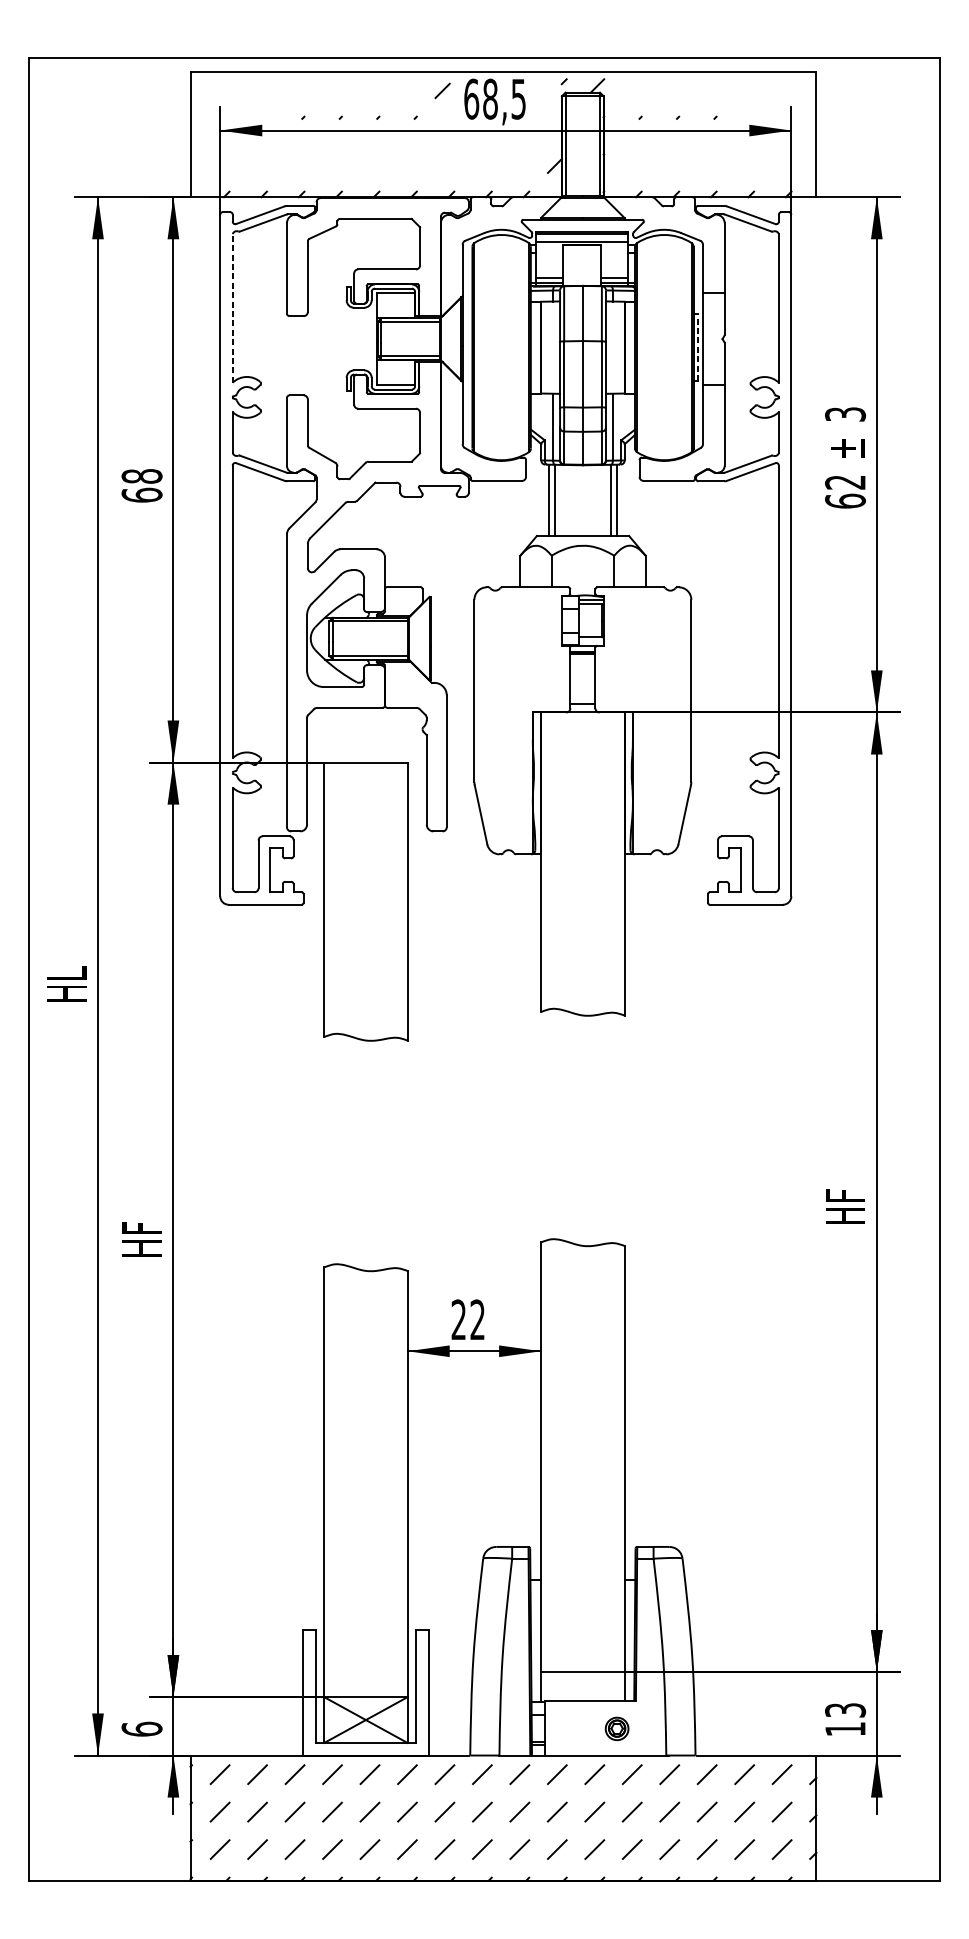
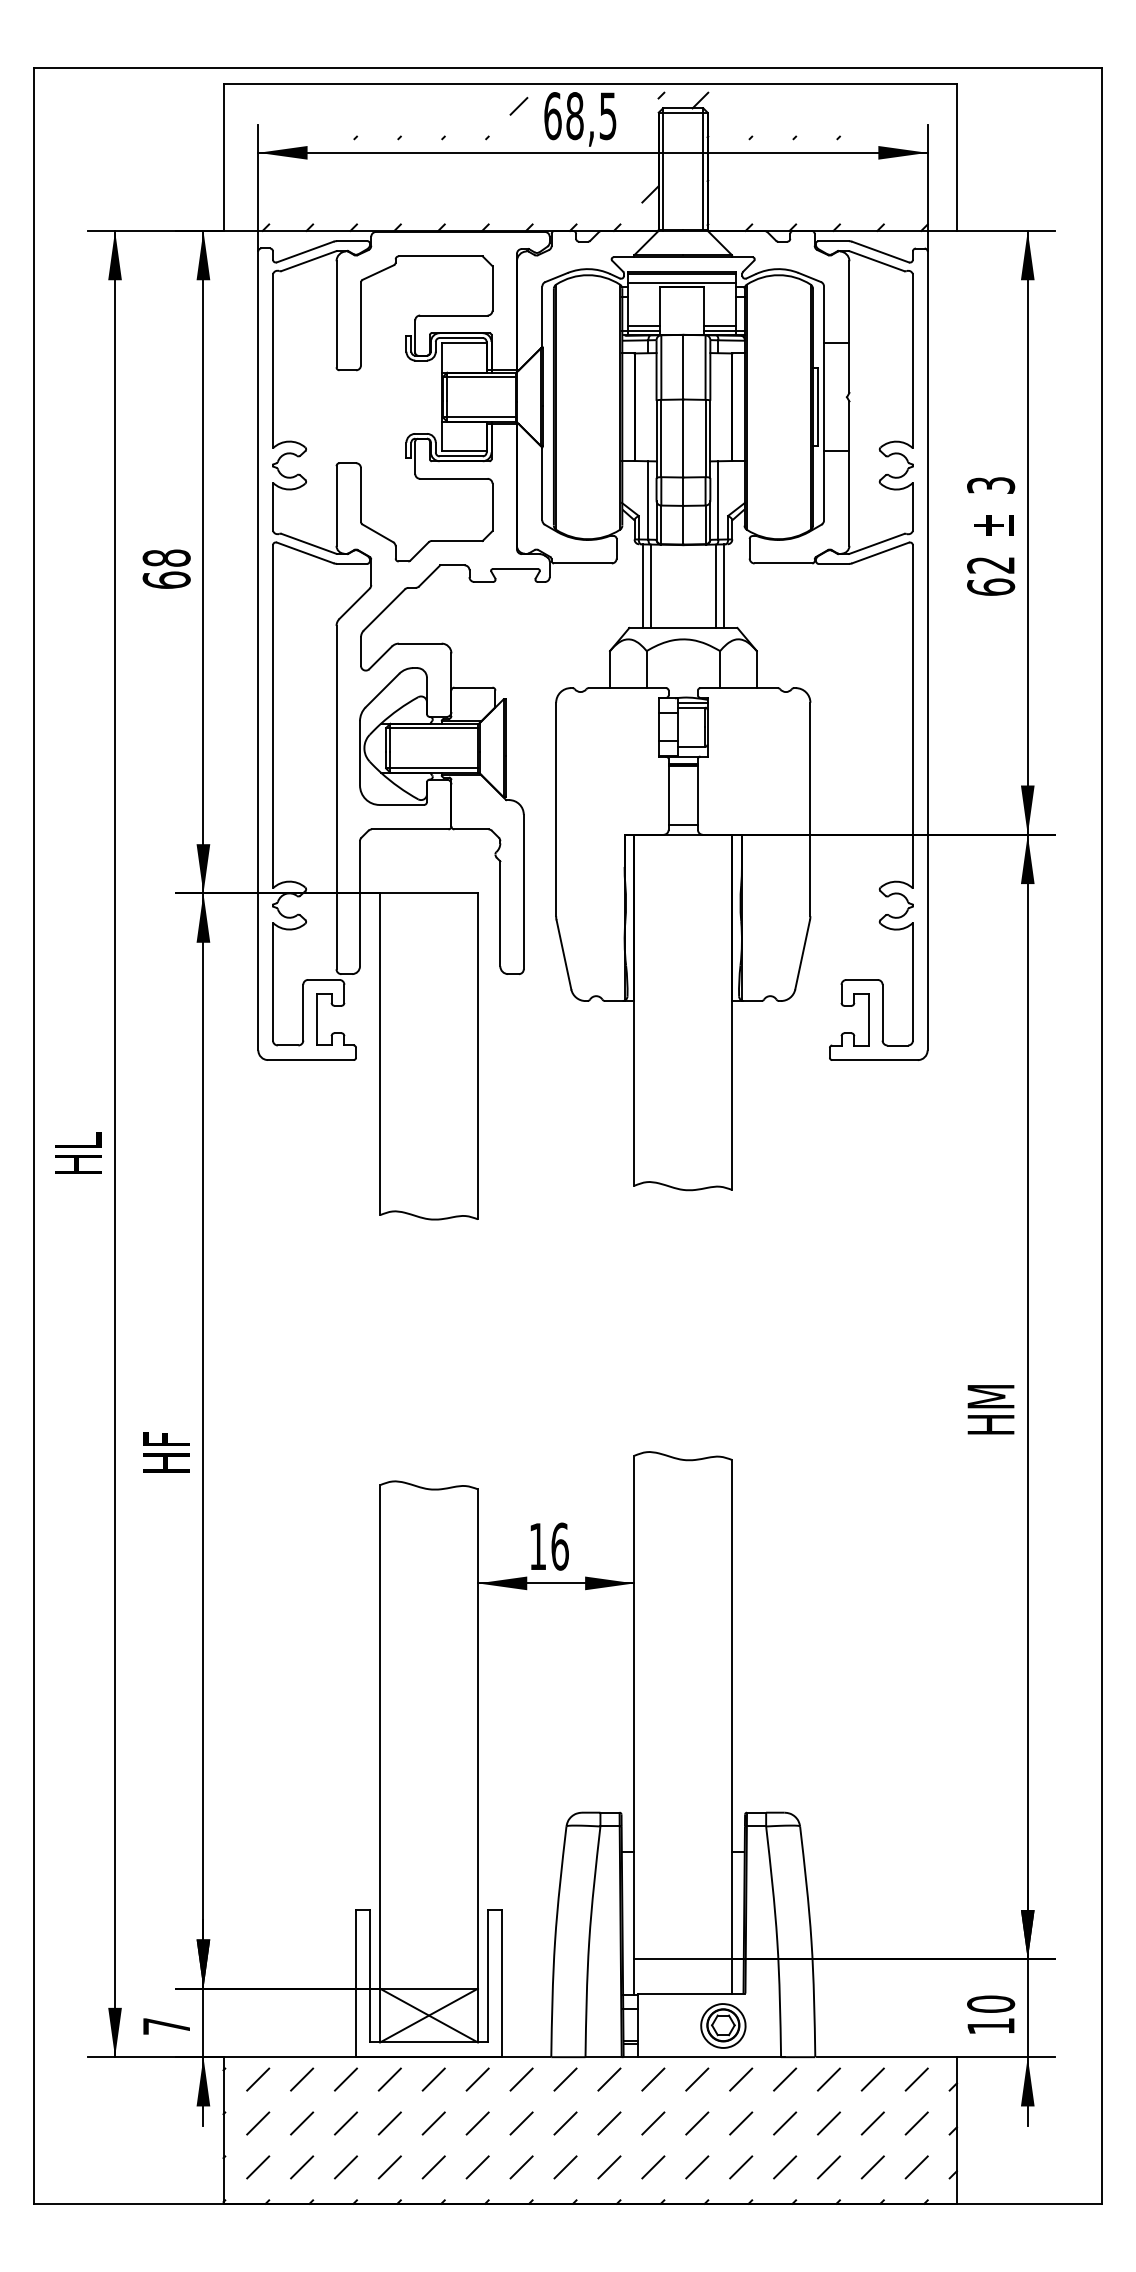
line: (232, 307) -> (272, 360), dashed -> solid
line: (697, 347) -> (817, 406), dashed -> solid
text: (845, 1202) -> (990, 1409), HF -> HM
text: (467, 1319) -> (548, 1546), 22 -> 16
text: (845, 1709) -> (991, 2003), 13 -> 10
text: (141, 1728) -> (166, 2025), 6 -> 7
part: (617, 1728) -> (723, 2025), size x1.67

